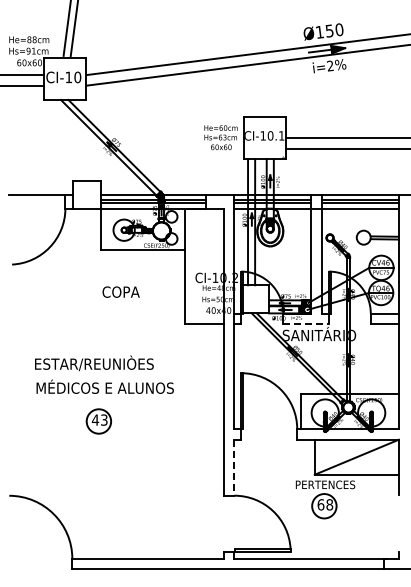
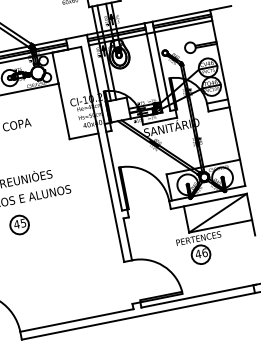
line: (305, 324) -> (159, 121), dashed -> solid
text: (104, 418) -> (23, 221), 43 -> 45
line: (234, 468) -> (128, 239), dashed -> solid
text: (325, 504) -> (201, 253), 68 -> 46

